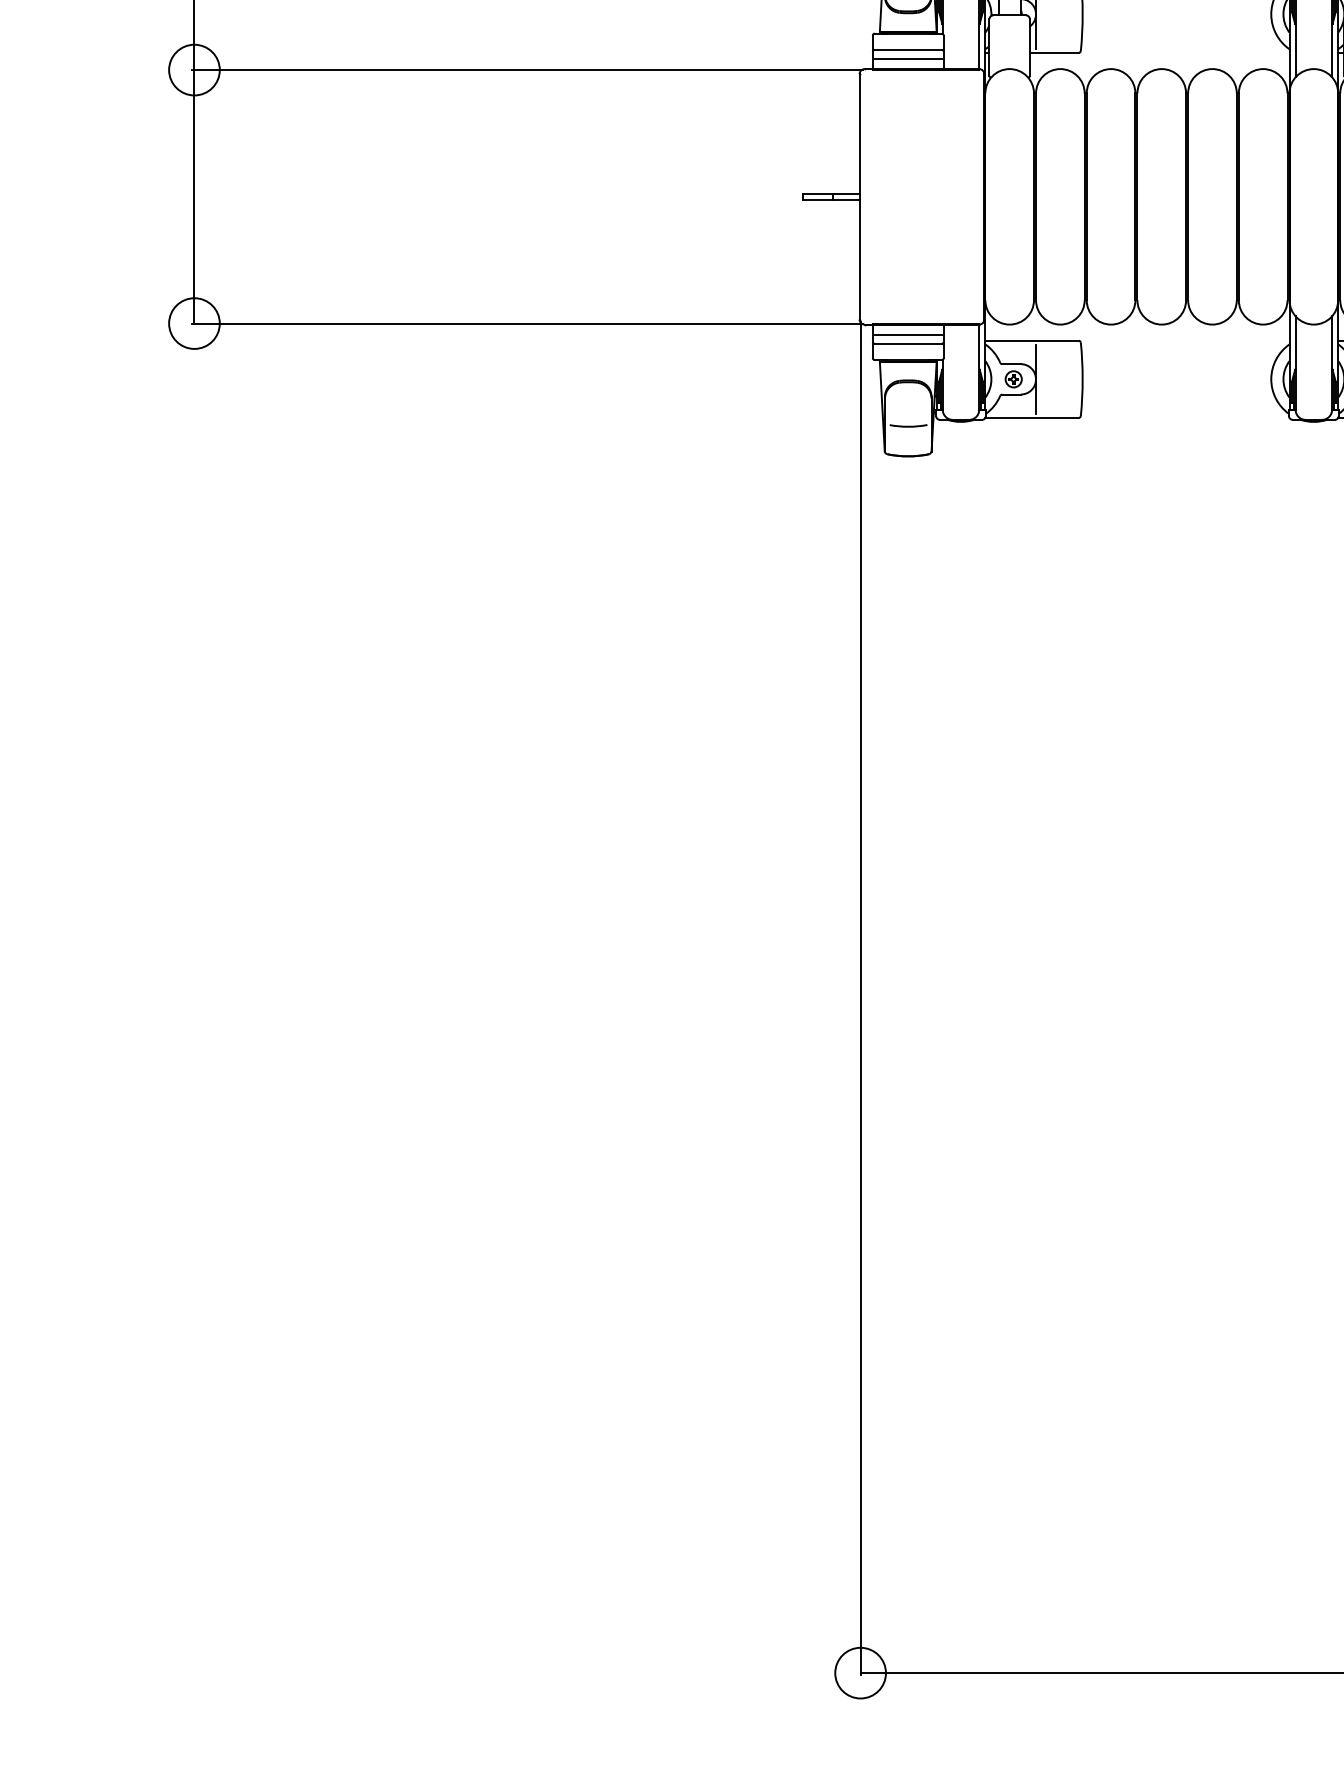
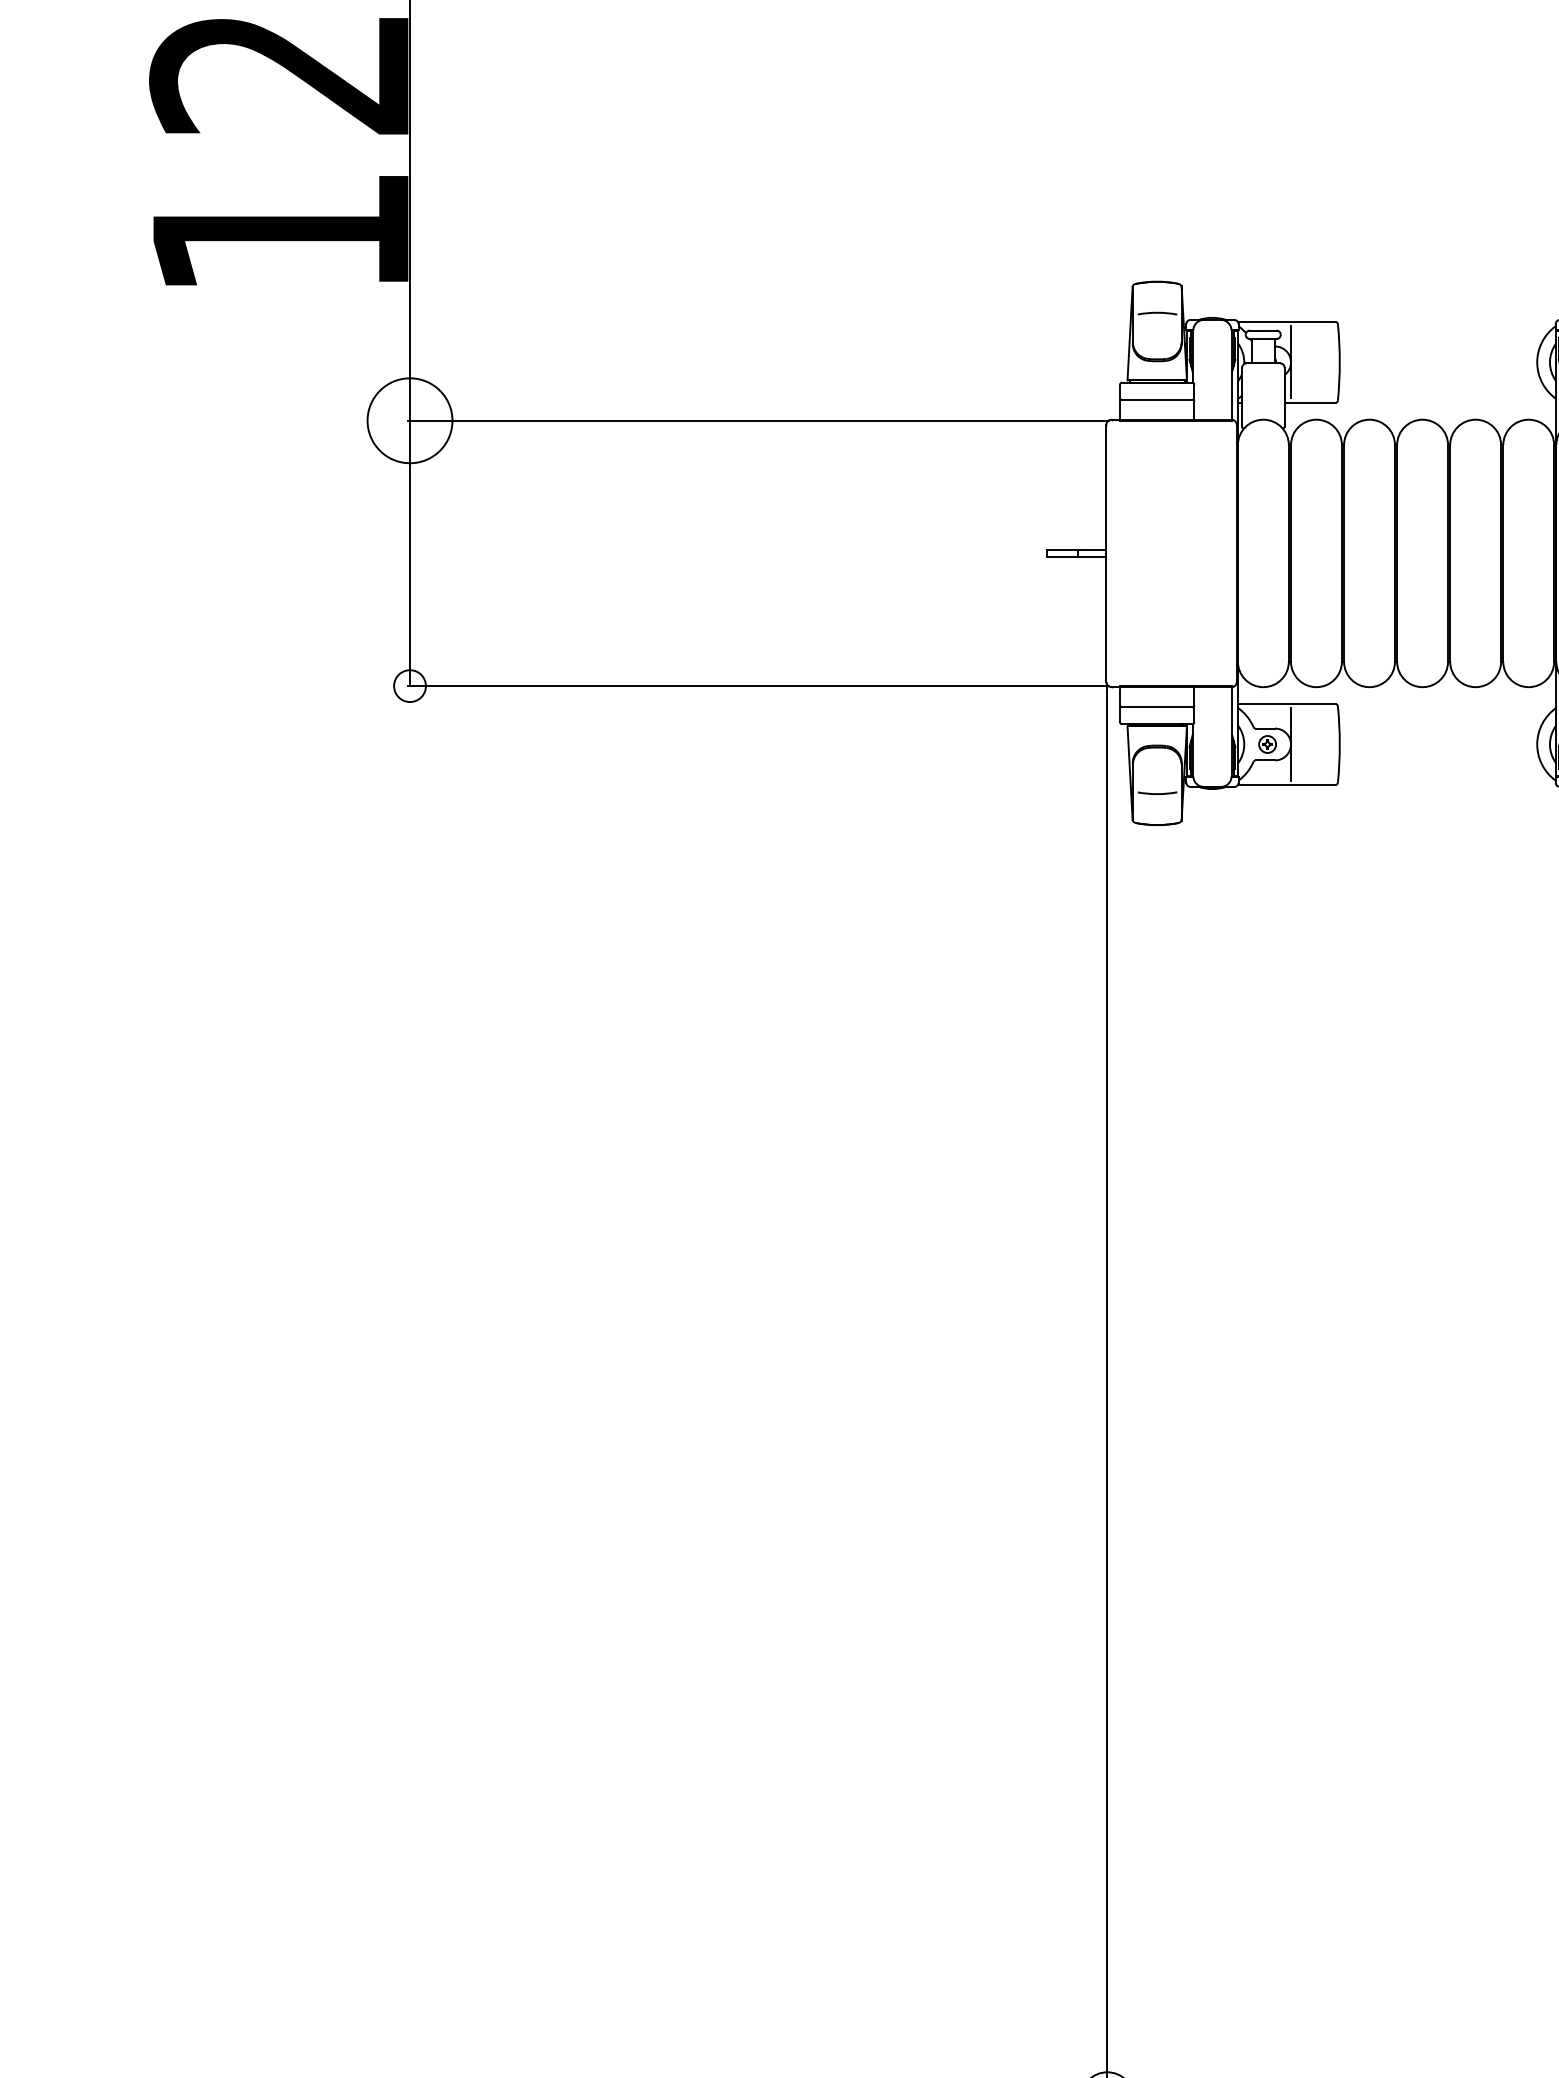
line: (908, 59) -> (1157, 409), removed
circle: (193, 69) -> (409, 420), size x1.6
circle: (193, 322) -> (409, 685), size x0.6
line: (908, 334) -> (1157, 697), removed

